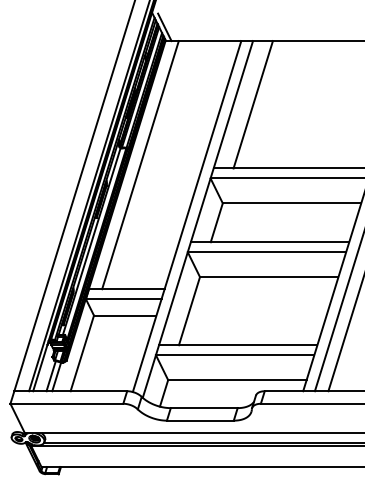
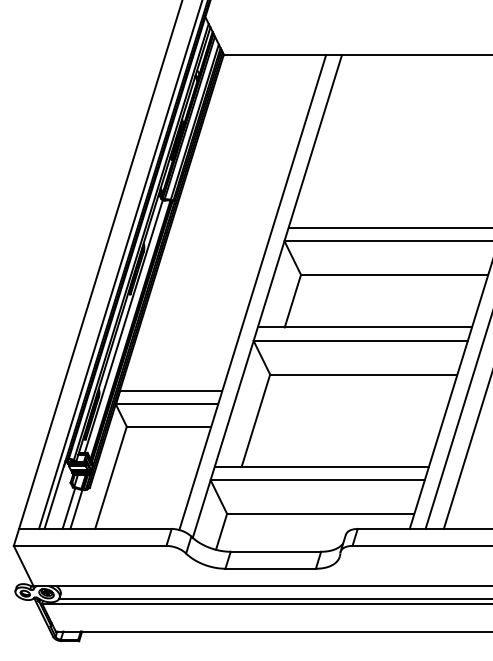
line: (164, 27) -> (222, 36), removed
line: (252, 104) -> (341, 141), removed
line: (140, 165) -> (189, 223), removed

